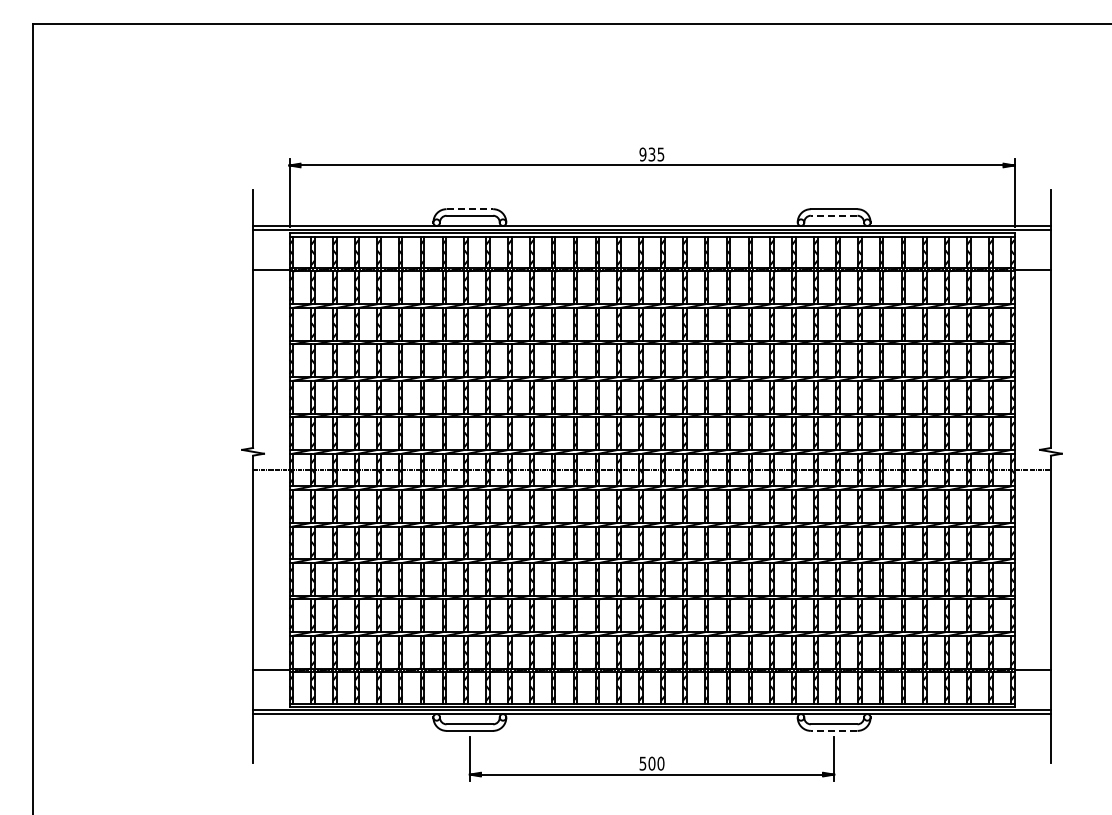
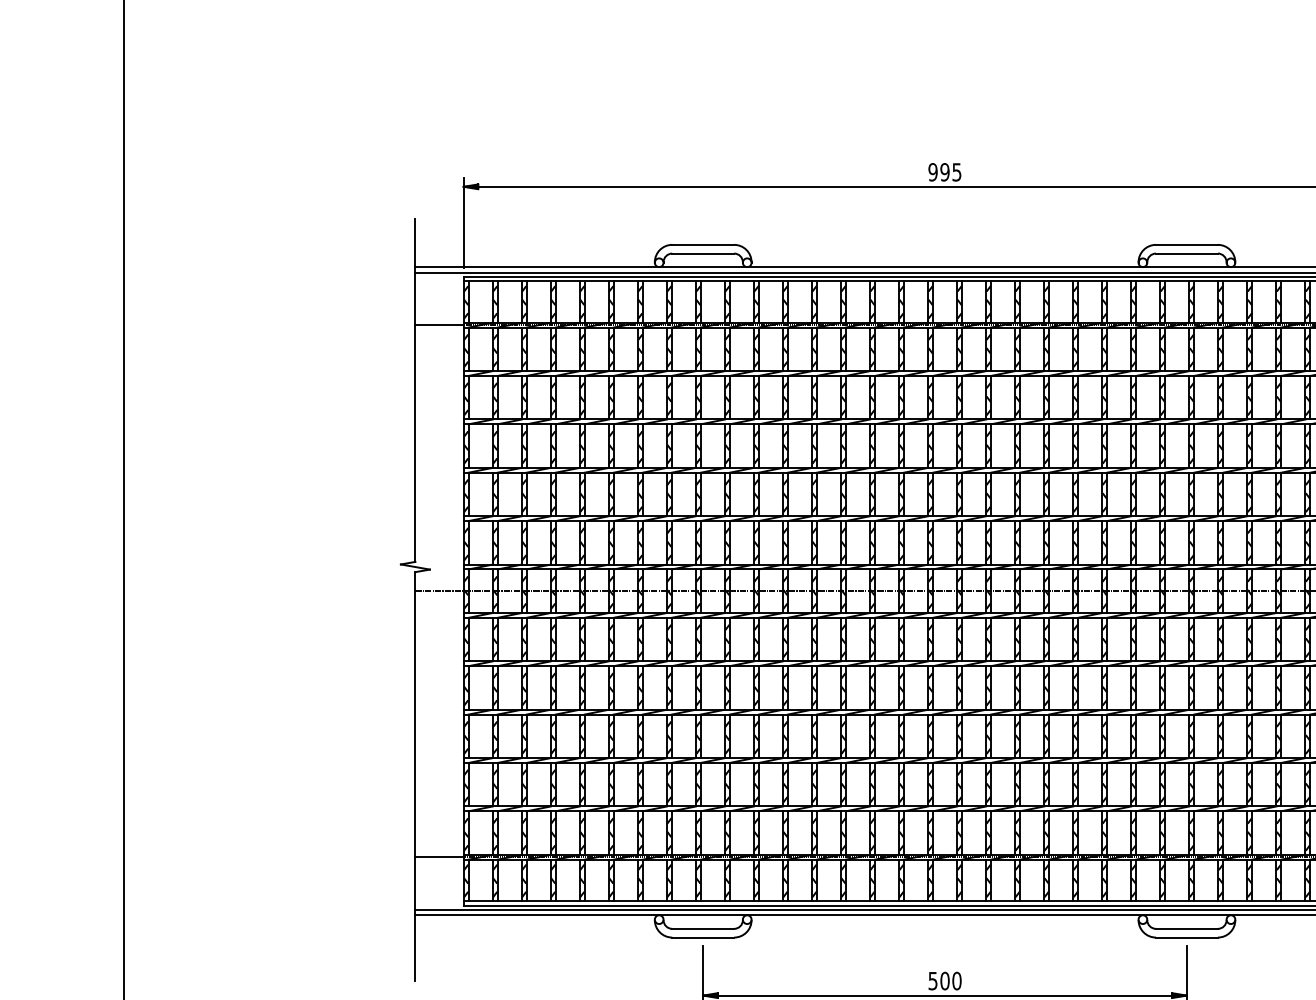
text: (651, 154) -> (944, 172), 935 -> 995
line: (470, 209) -> (704, 245), dashed -> solid
line: (833, 215) -> (1186, 253), dashed -> solid
line: (833, 730) -> (1186, 937), dashed -> solid

